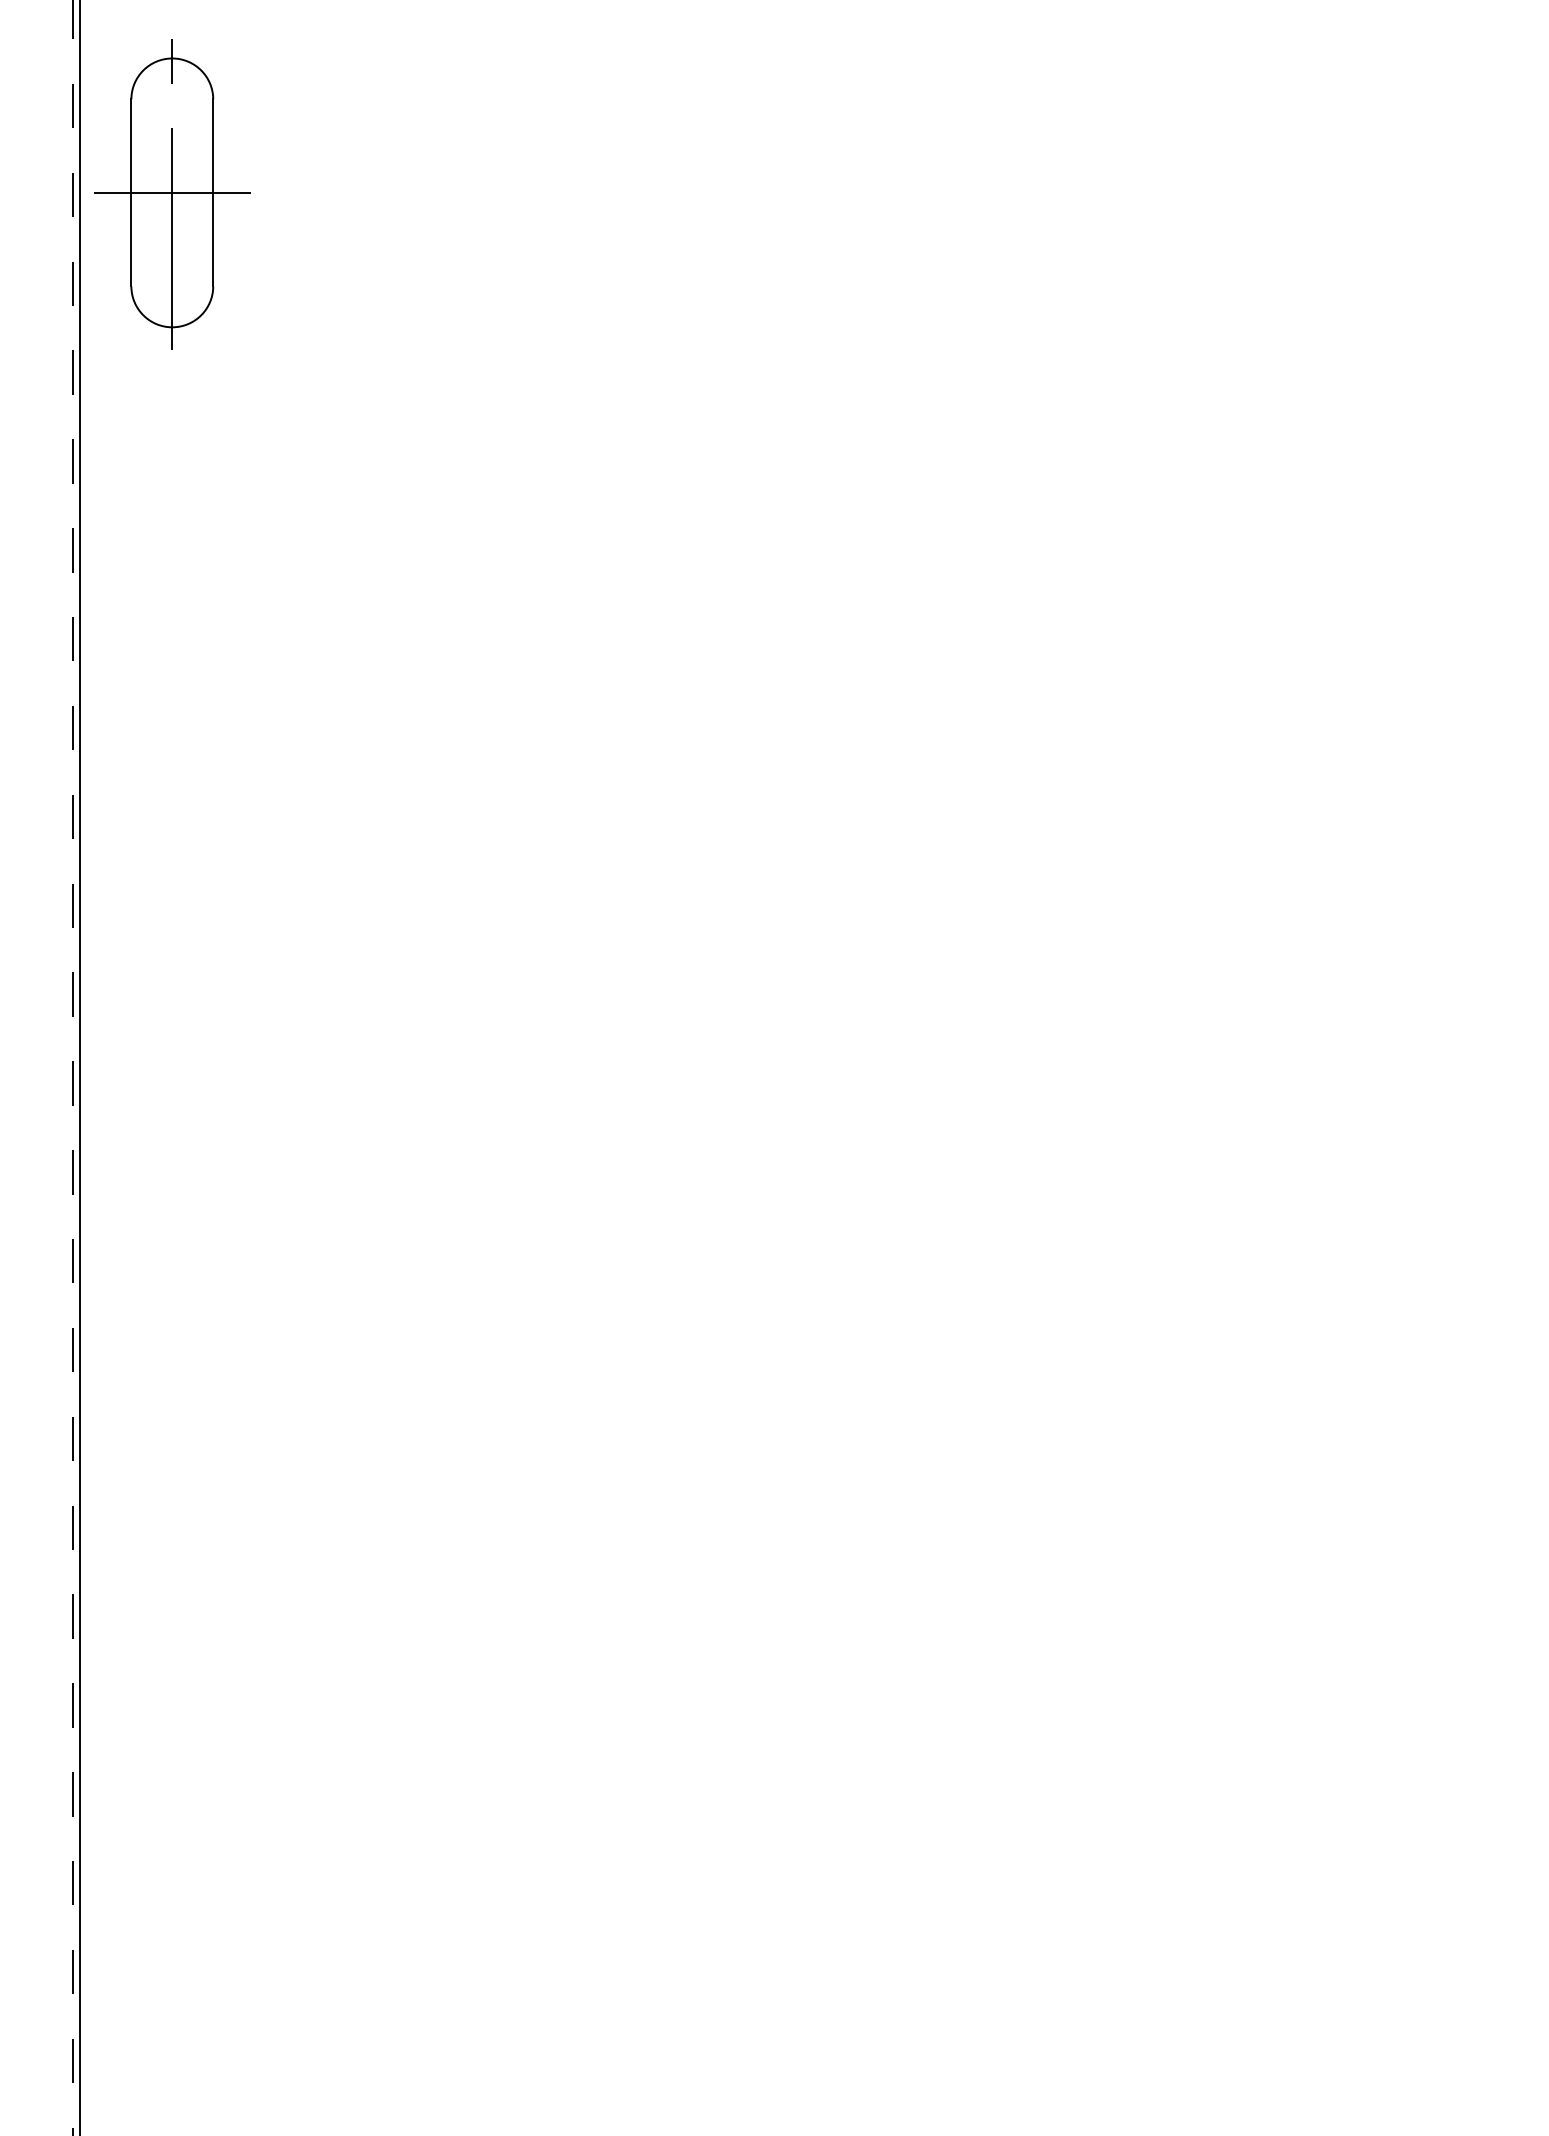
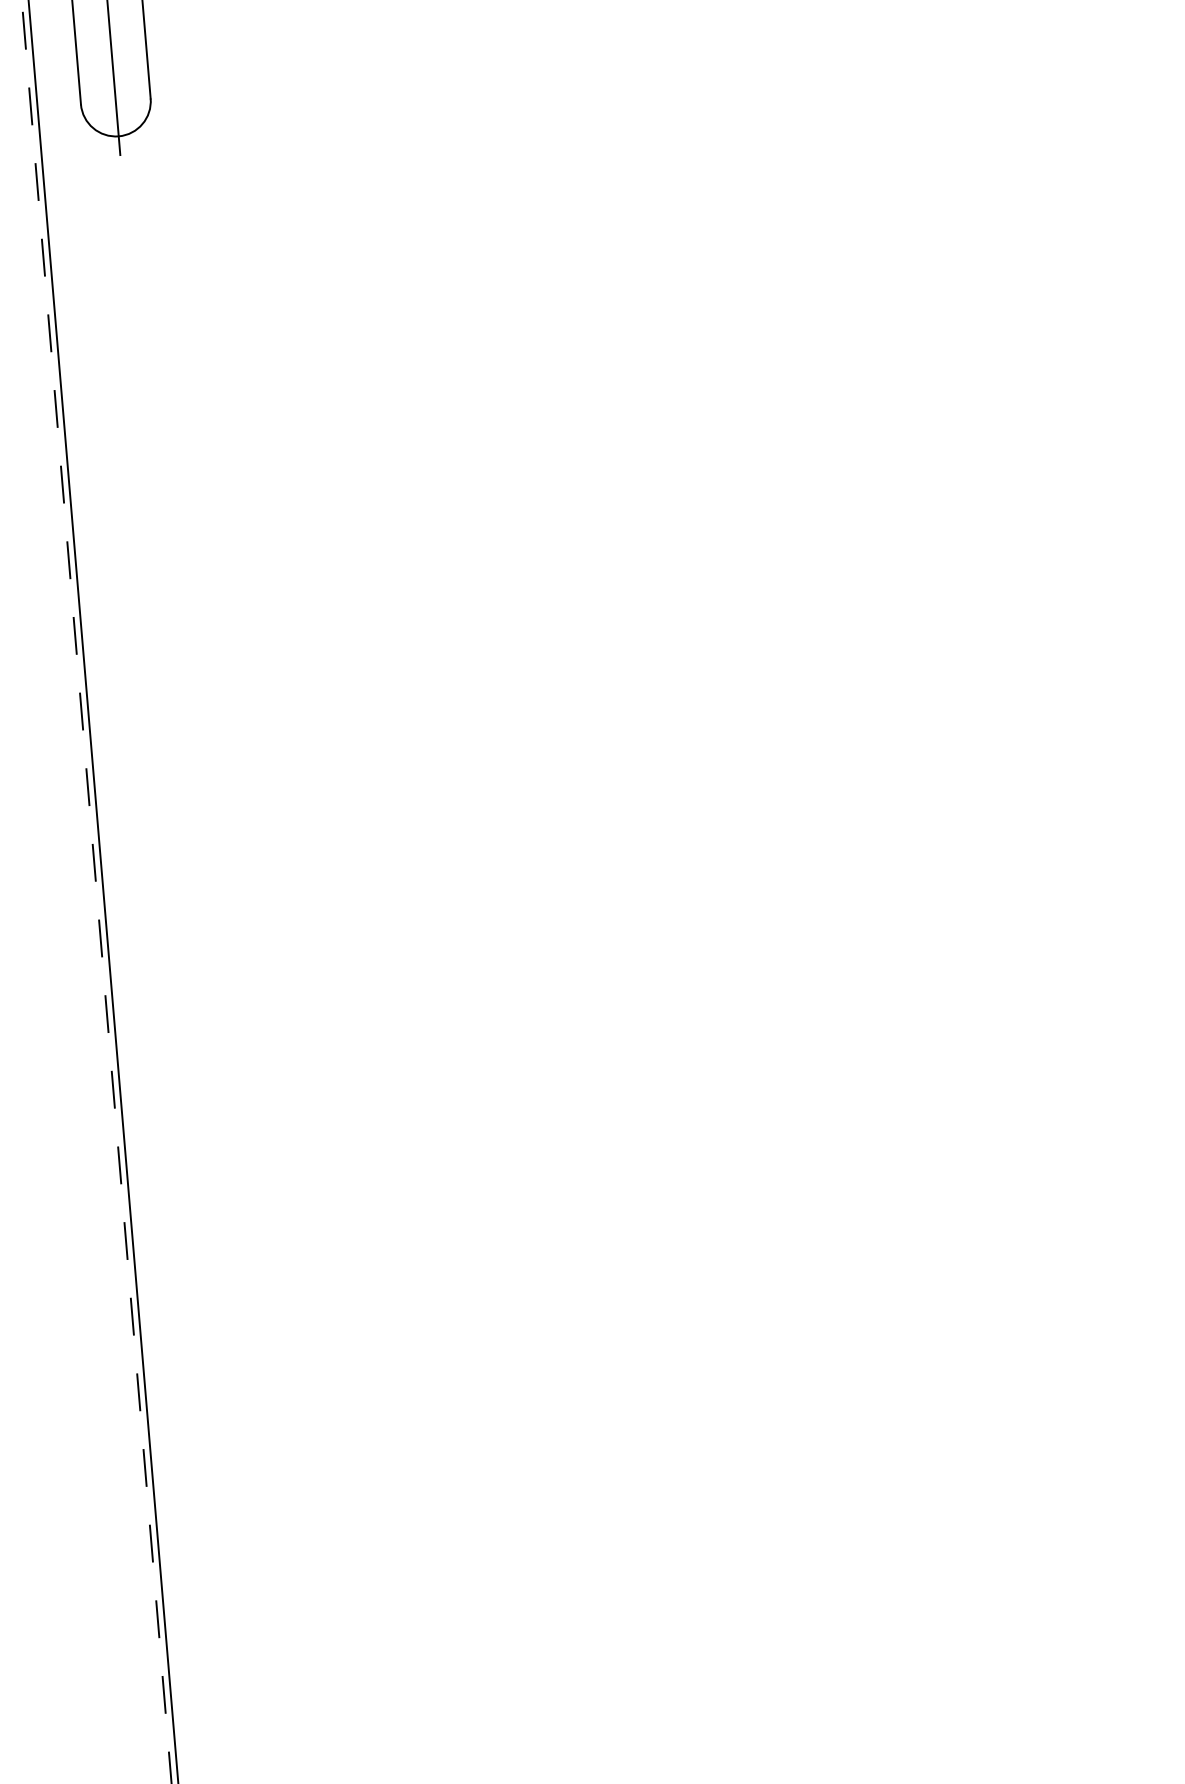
line: (172, 192) -> (109, 21), removed

